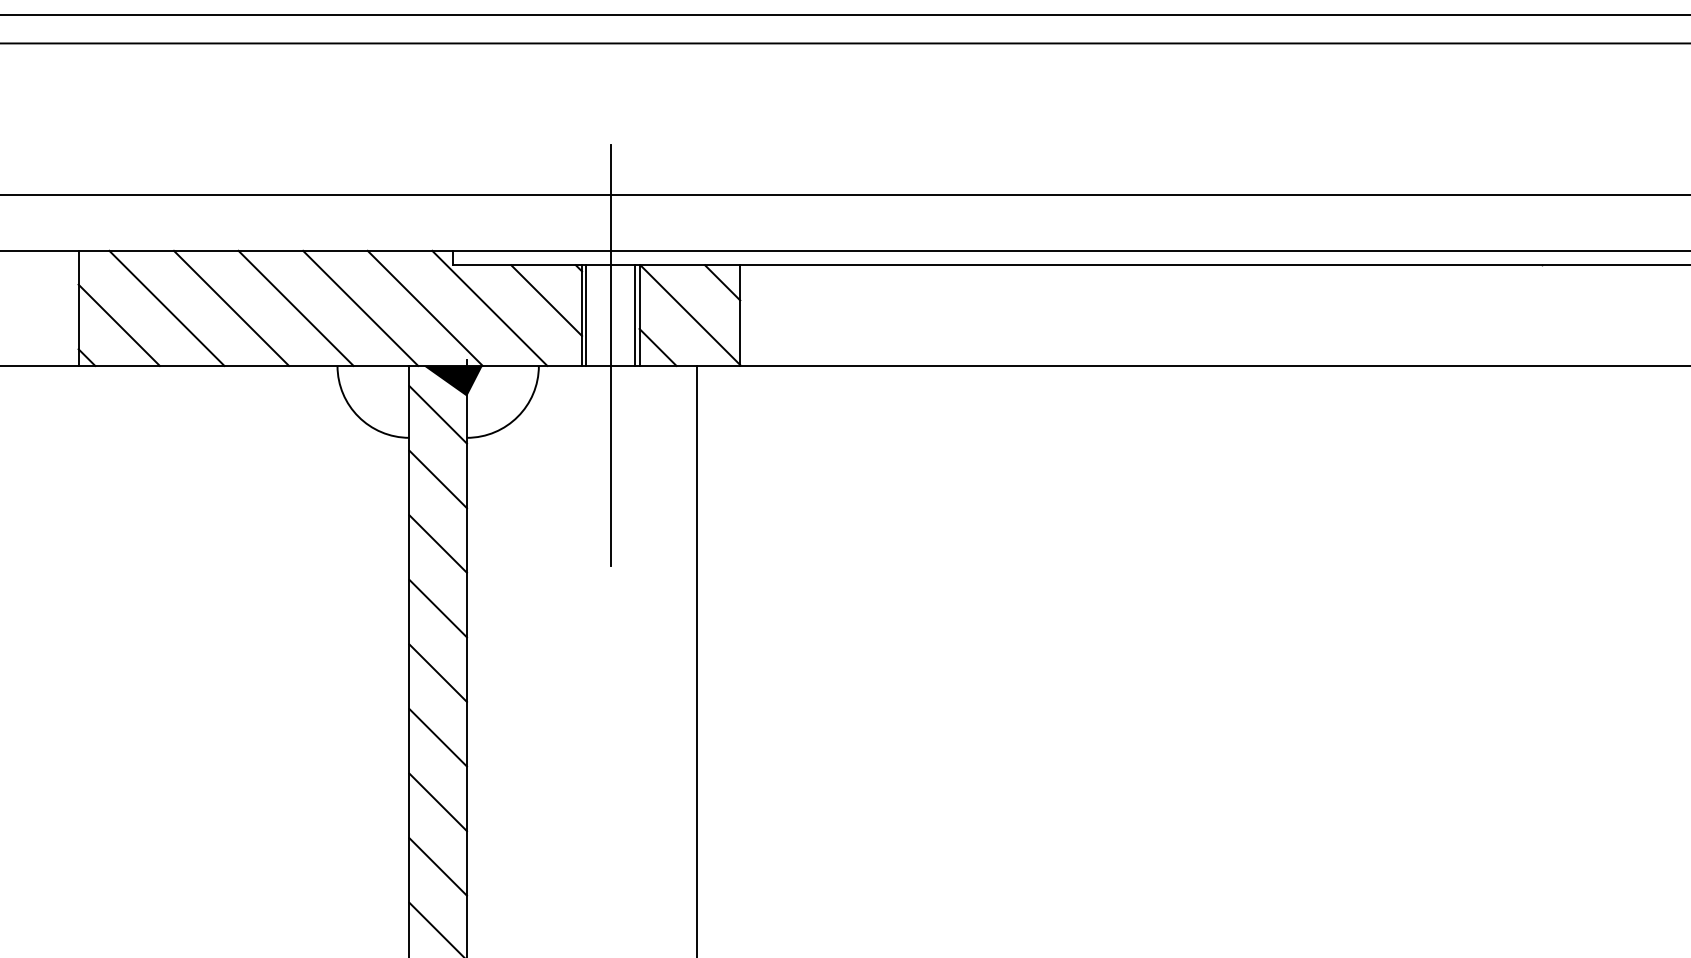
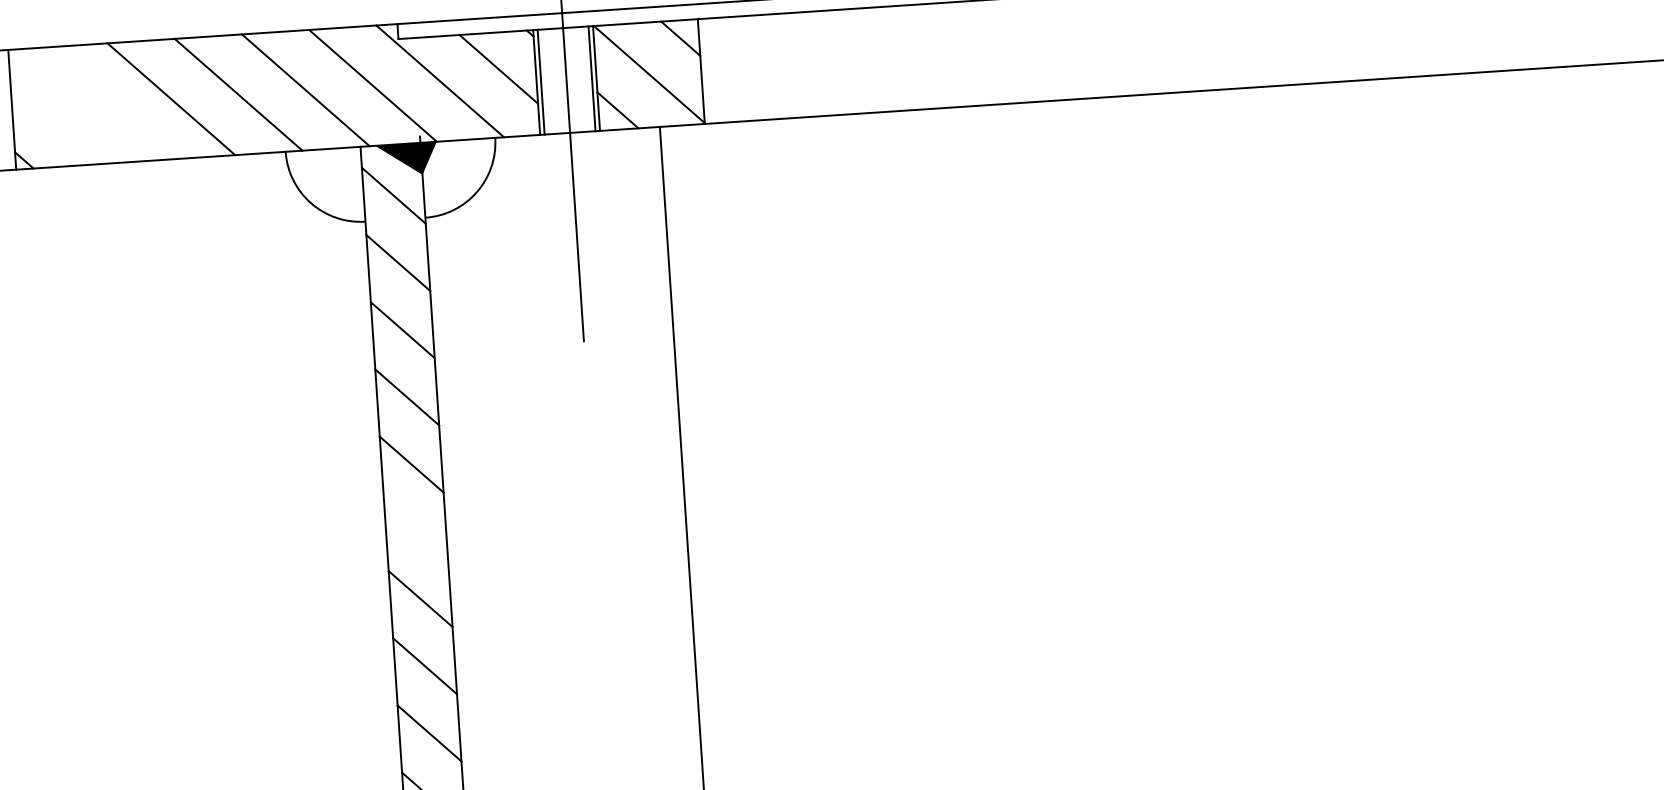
line: (166, 307) -> (103, 102), removed
line: (118, 324) -> (54, 123), removed
line: (437, 737) -> (415, 531), removed

